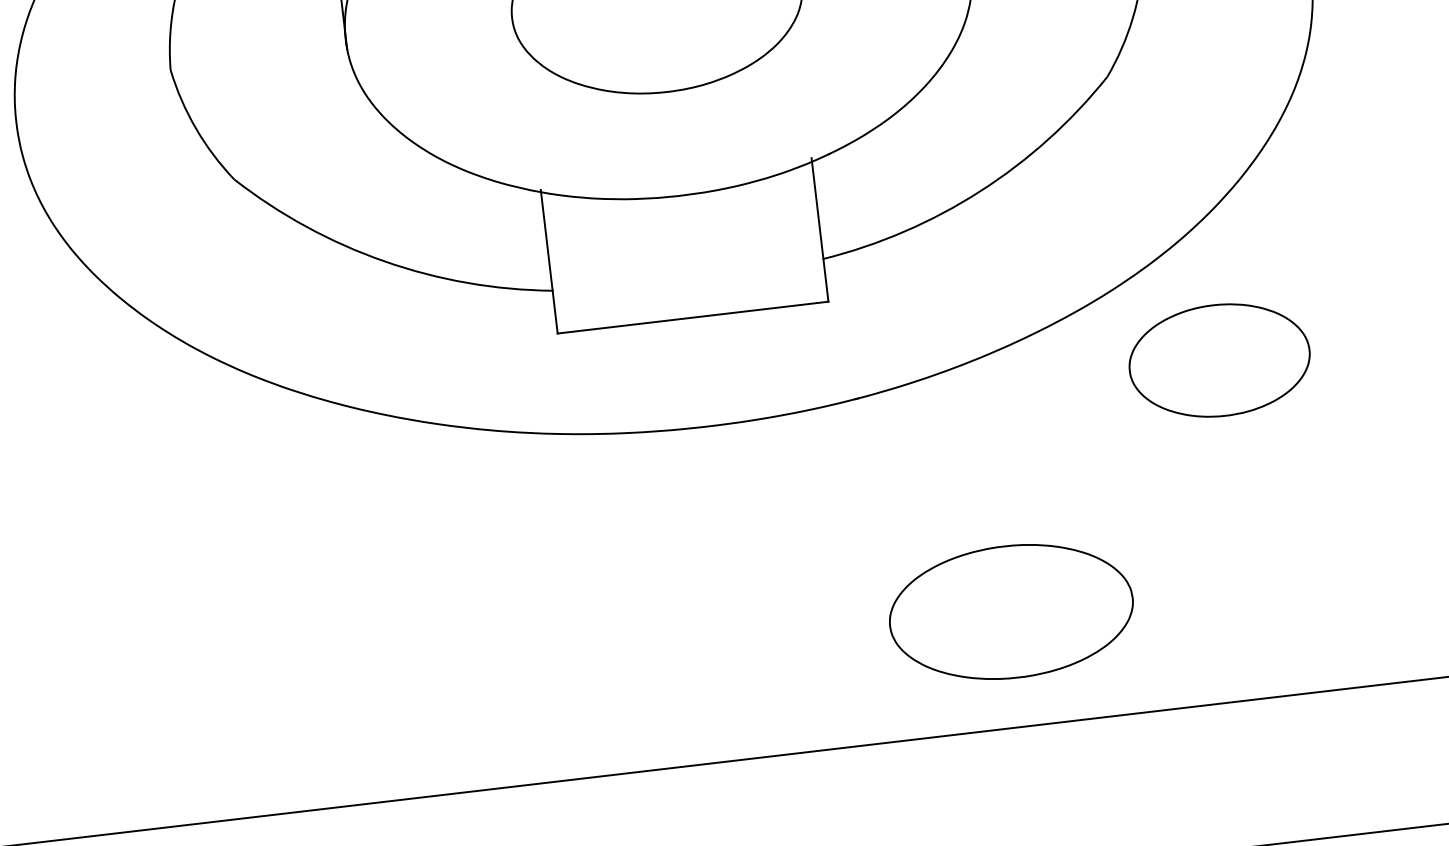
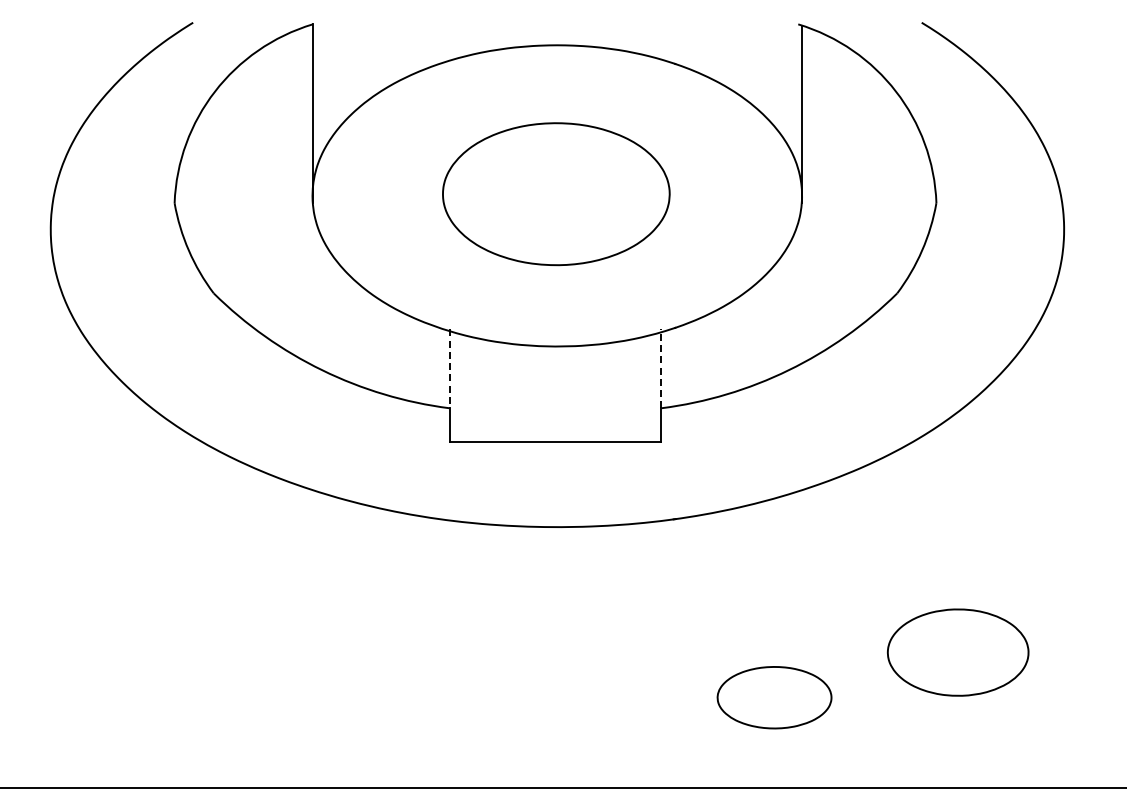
line: (817, 208) -> (661, 368), solid -> dashed
line: (546, 241) -> (449, 369), solid -> dashed
part: (1220, 360) -> (958, 652), moved
part: (1011, 611) -> (774, 697), size x0.6

